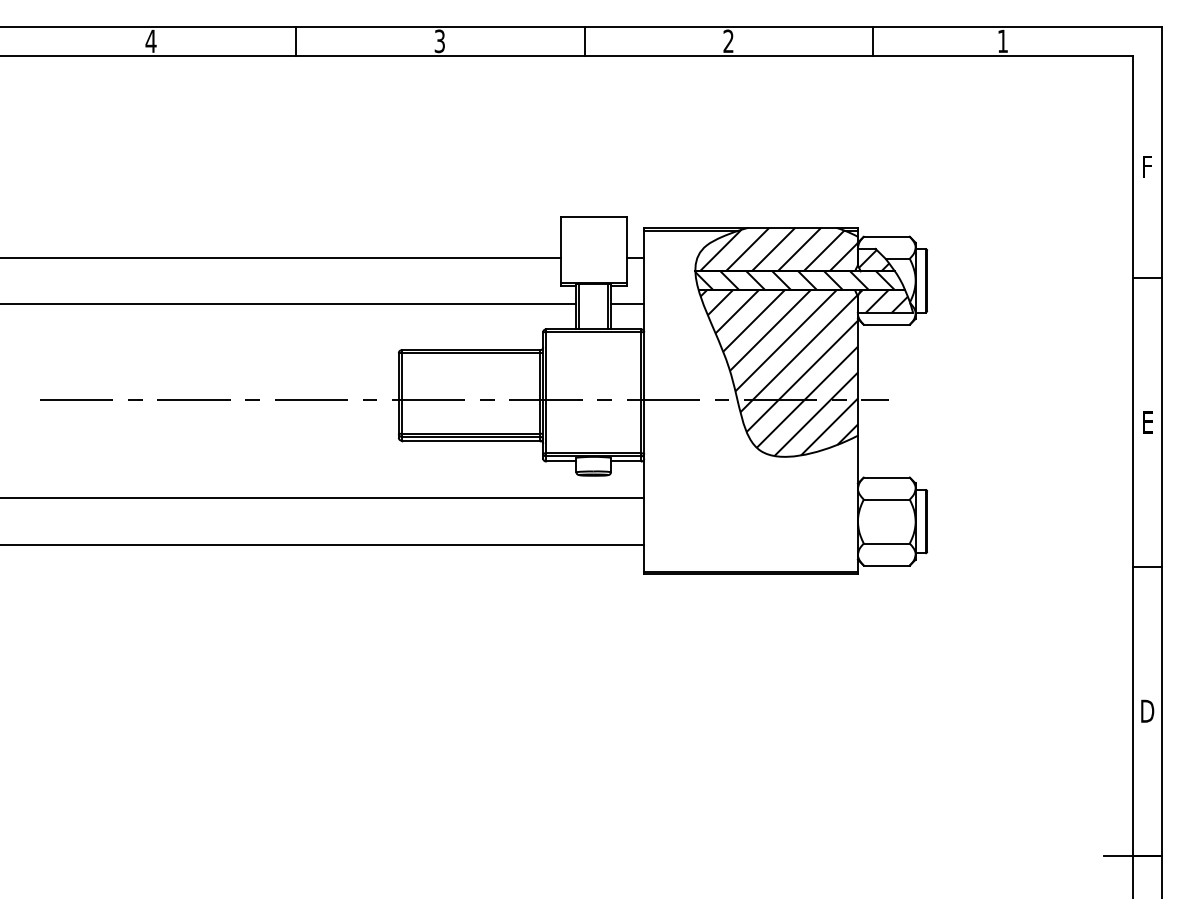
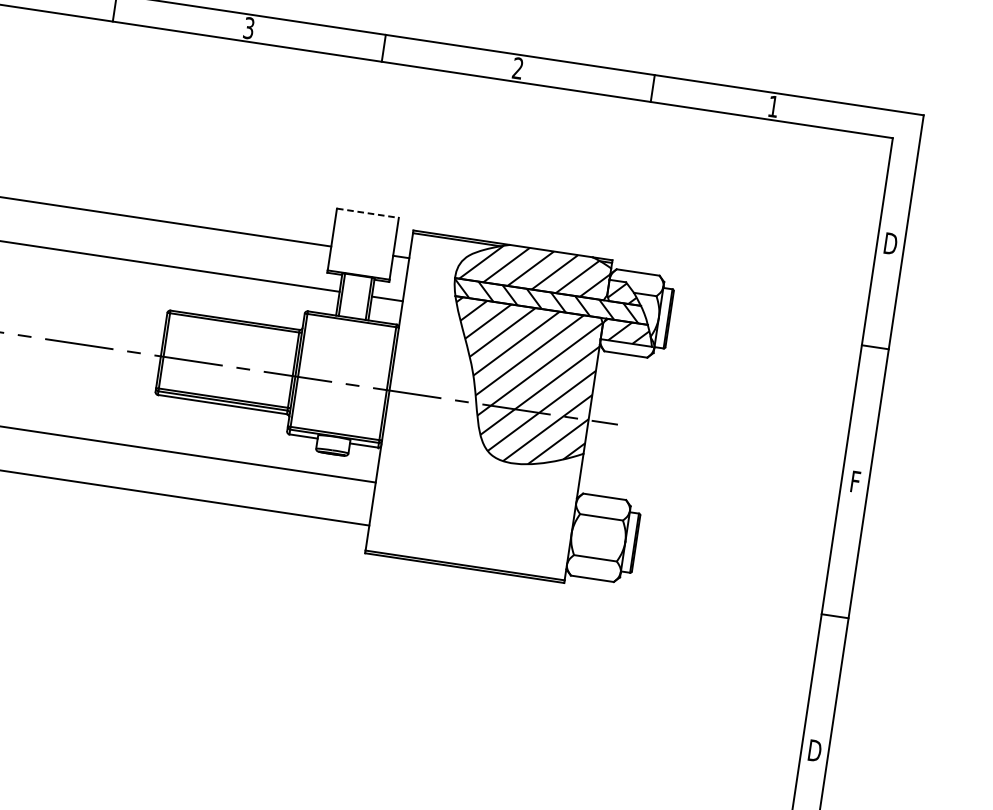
text: (1147, 166) -> (890, 243), F -> D
line: (594, 216) -> (368, 212), solid -> dashed
text: (1147, 422) -> (855, 481), E -> F

